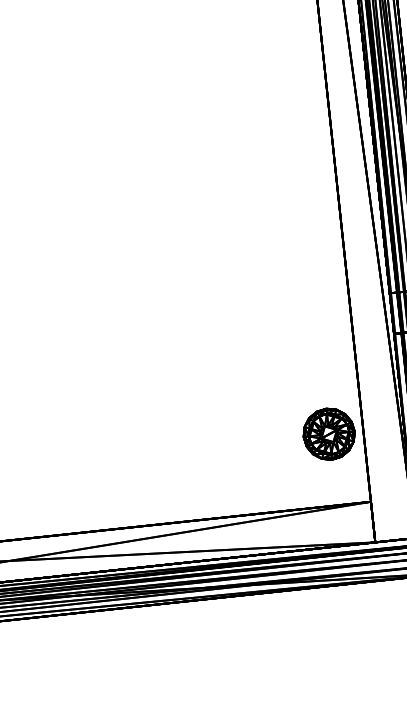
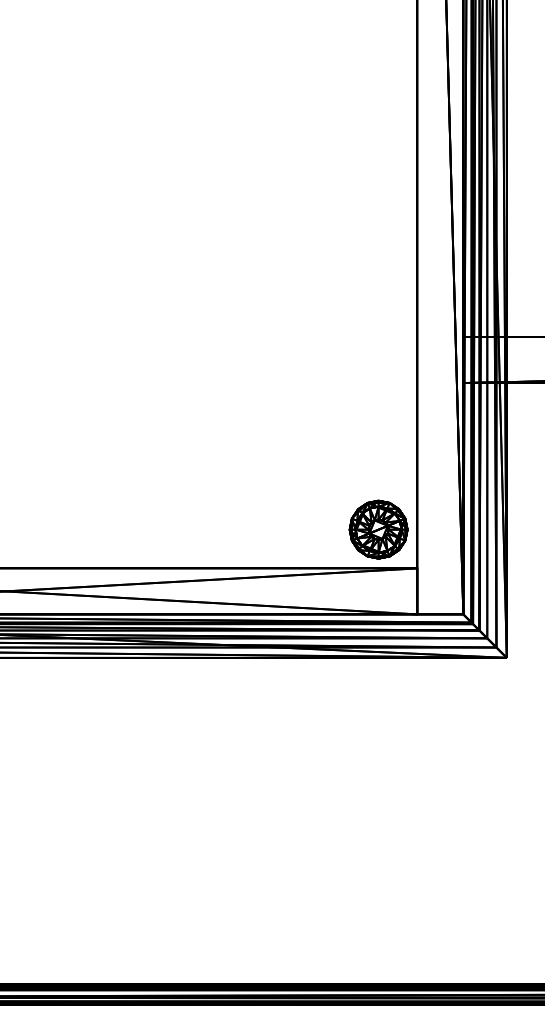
part: (329, 434) -> (378, 529), moved

